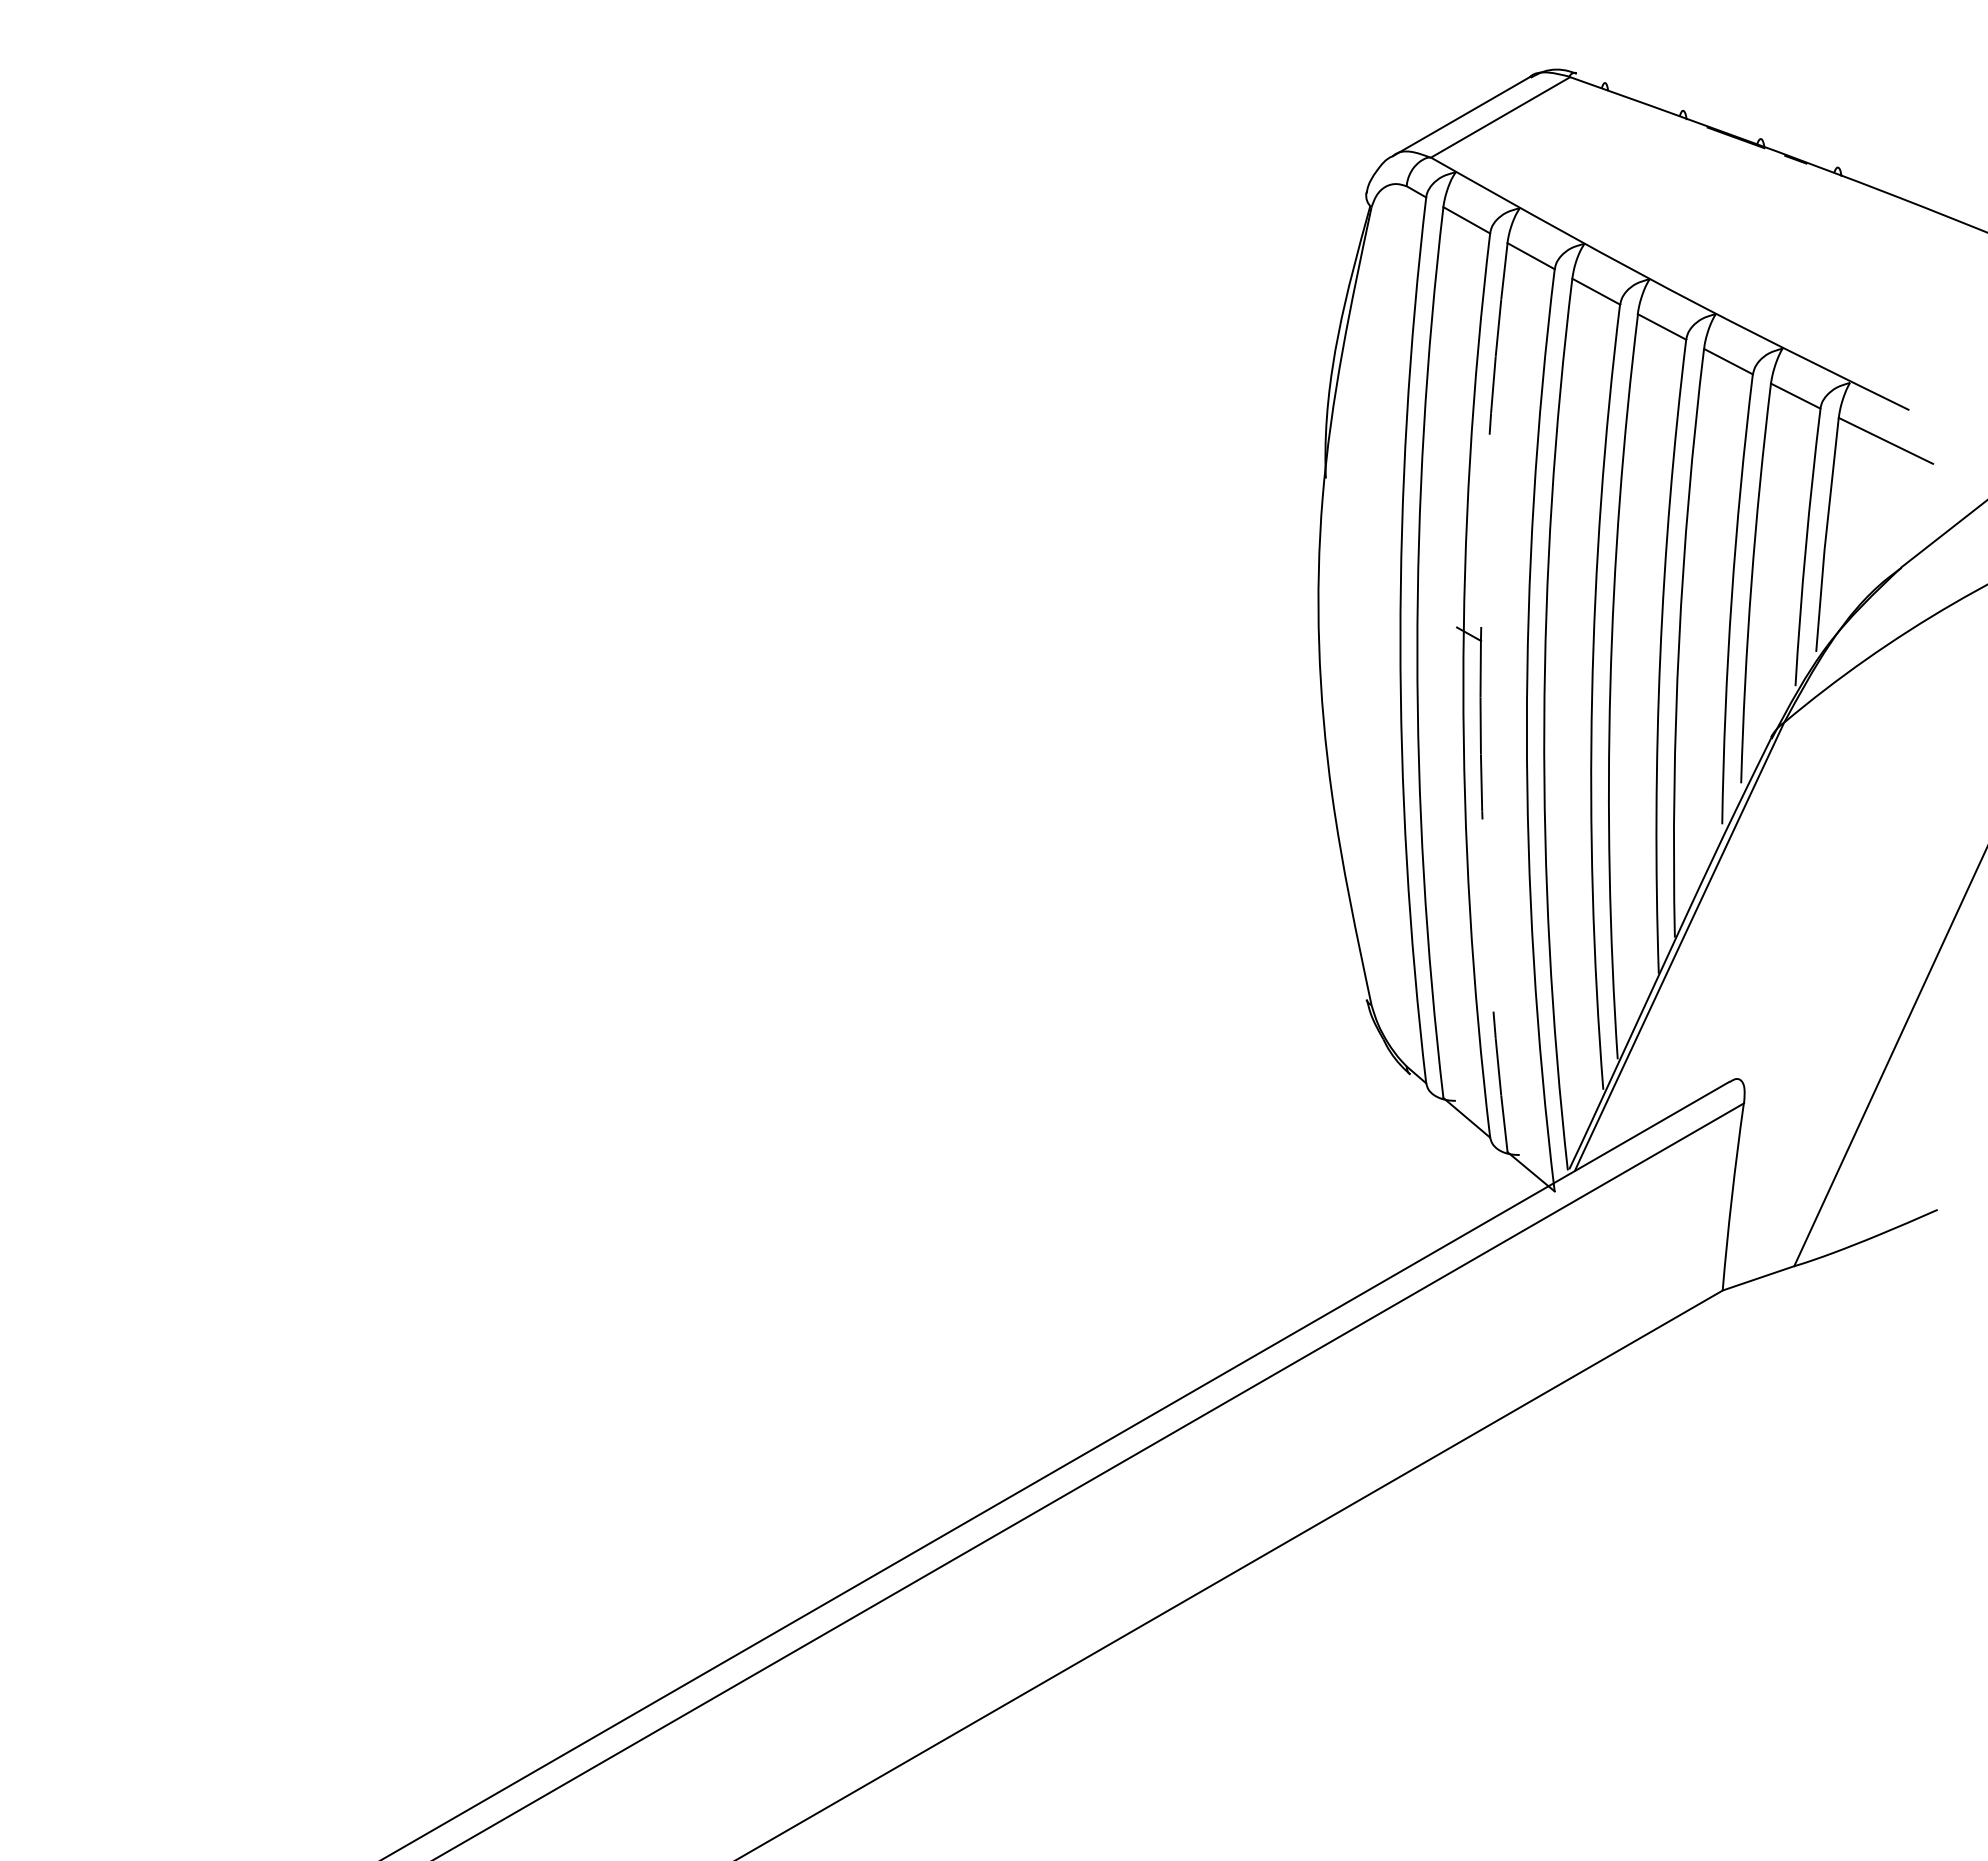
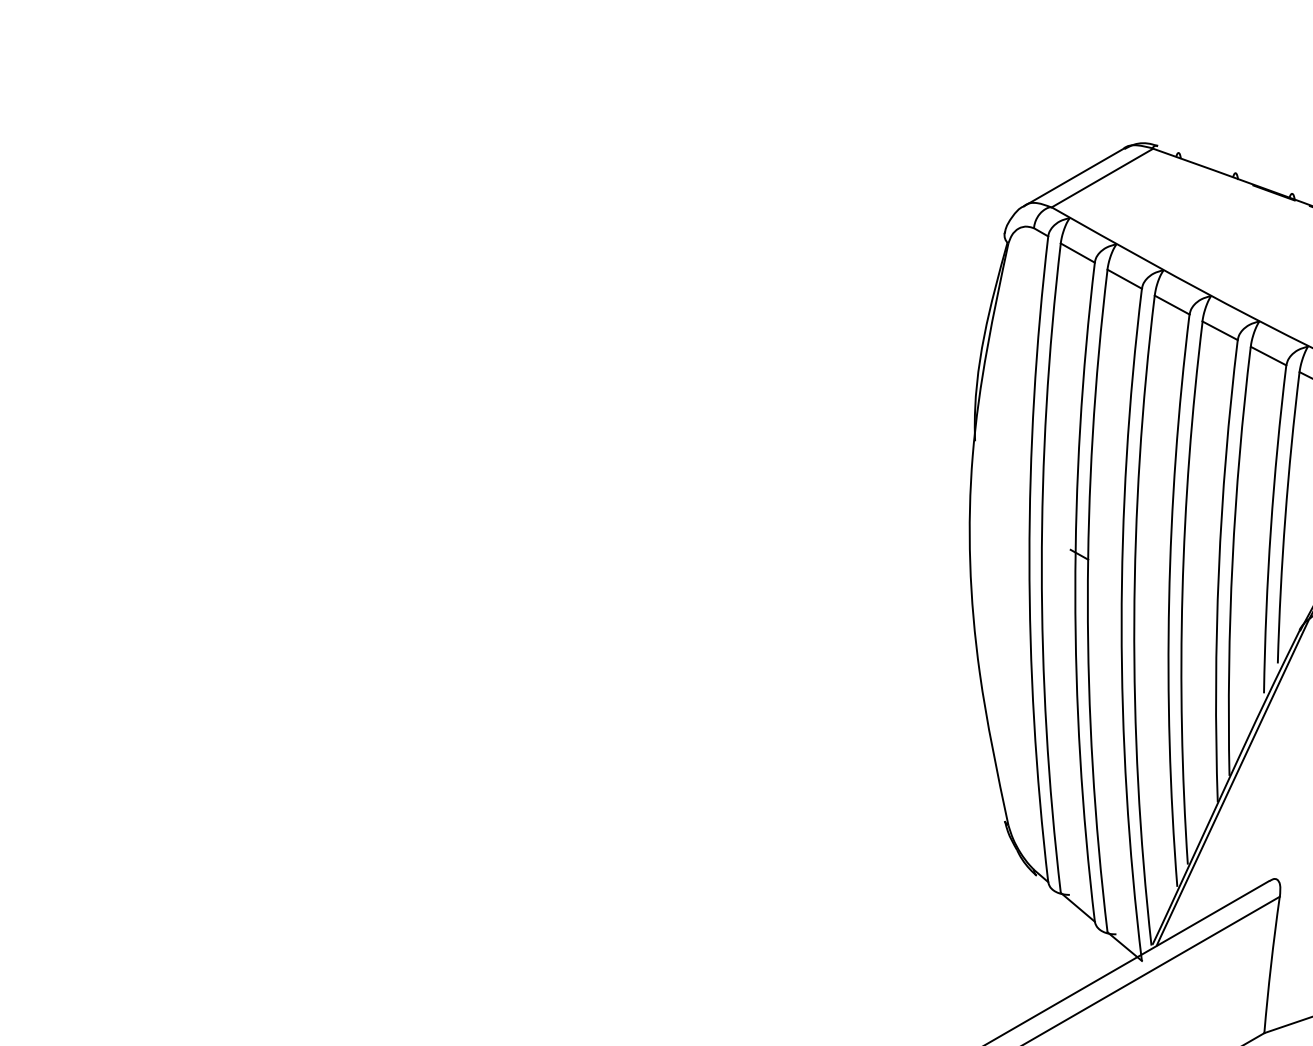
arc: (1480, 697) -> (1087, 600), dashed -> solid

